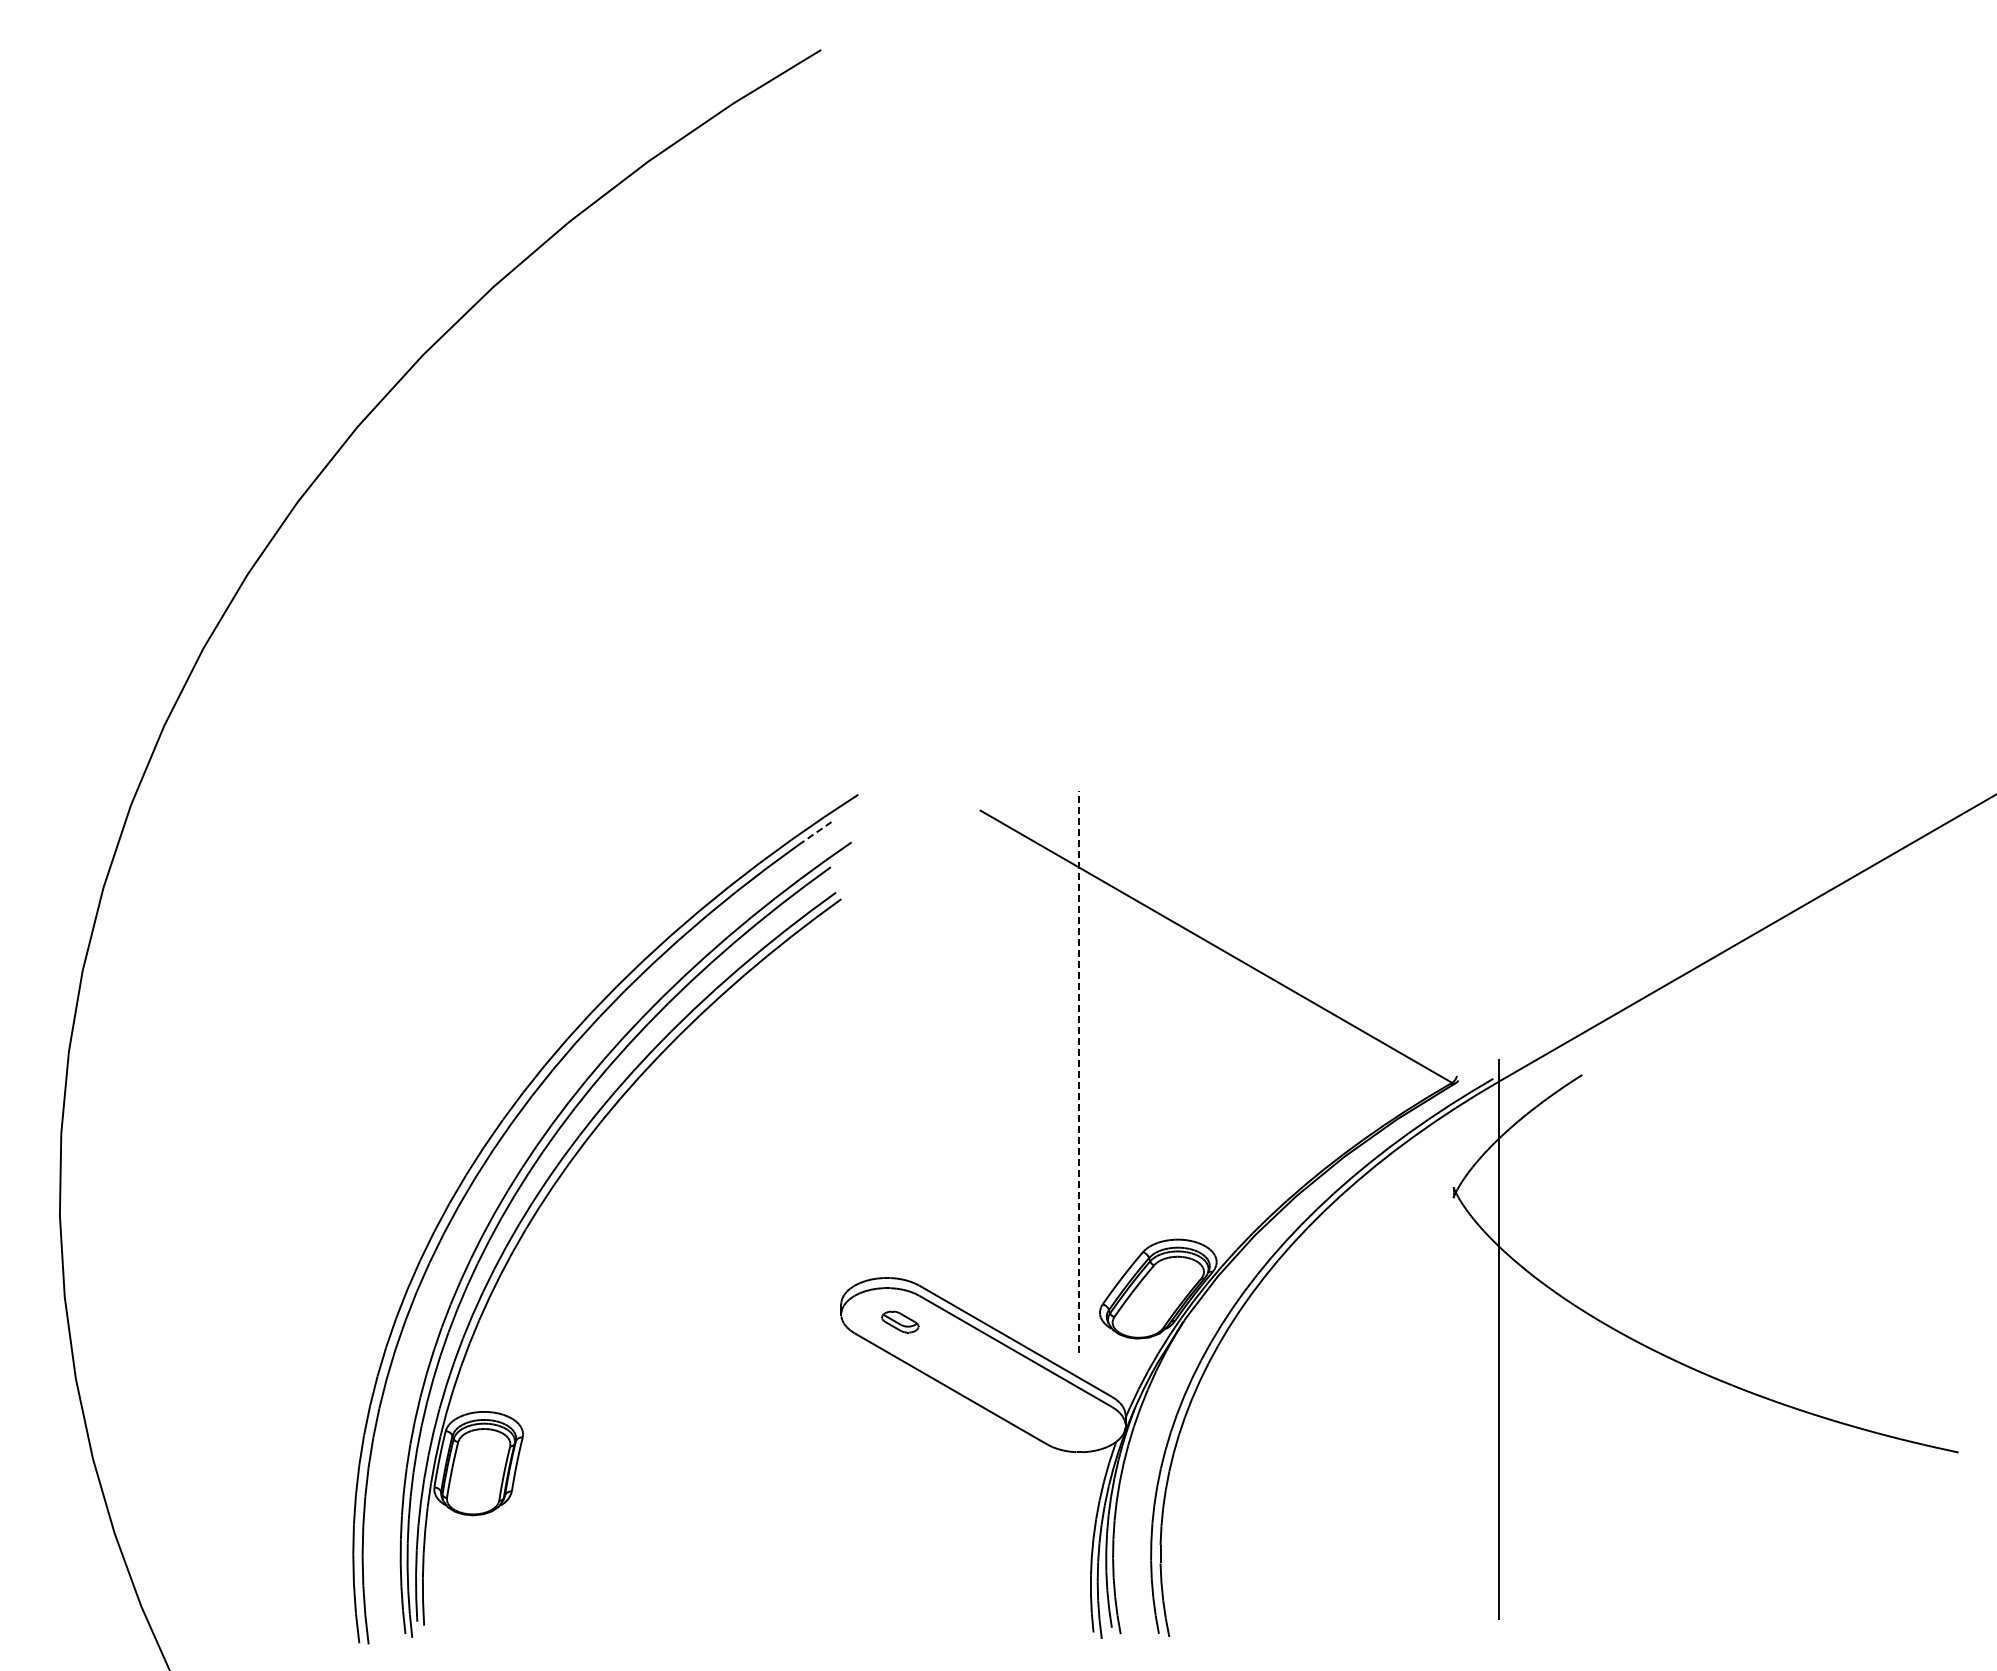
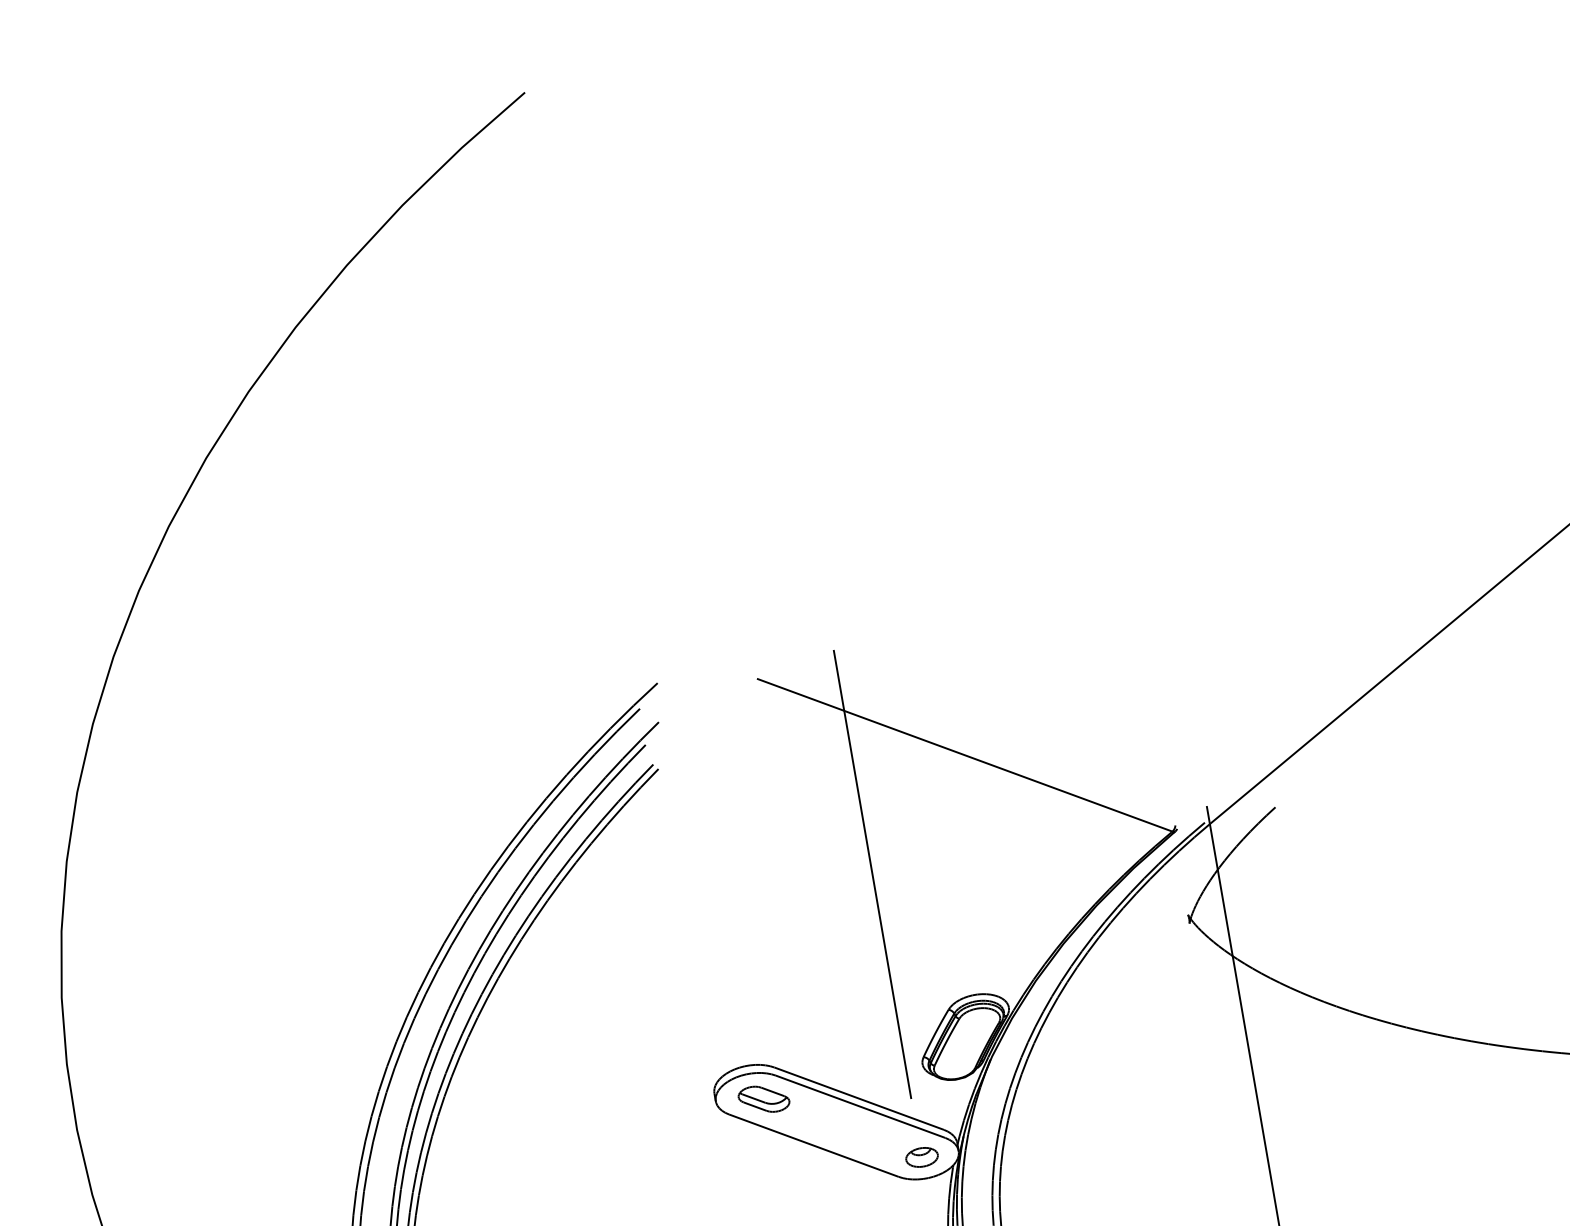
line: (815, 833) -> (628, 720), dashed -> solid
line: (1079, 1072) -> (872, 874), dashed -> solid
part: (900, 1321) -> (764, 1098), size x1.67
part: (1079, 1425) -> (921, 1157), added

